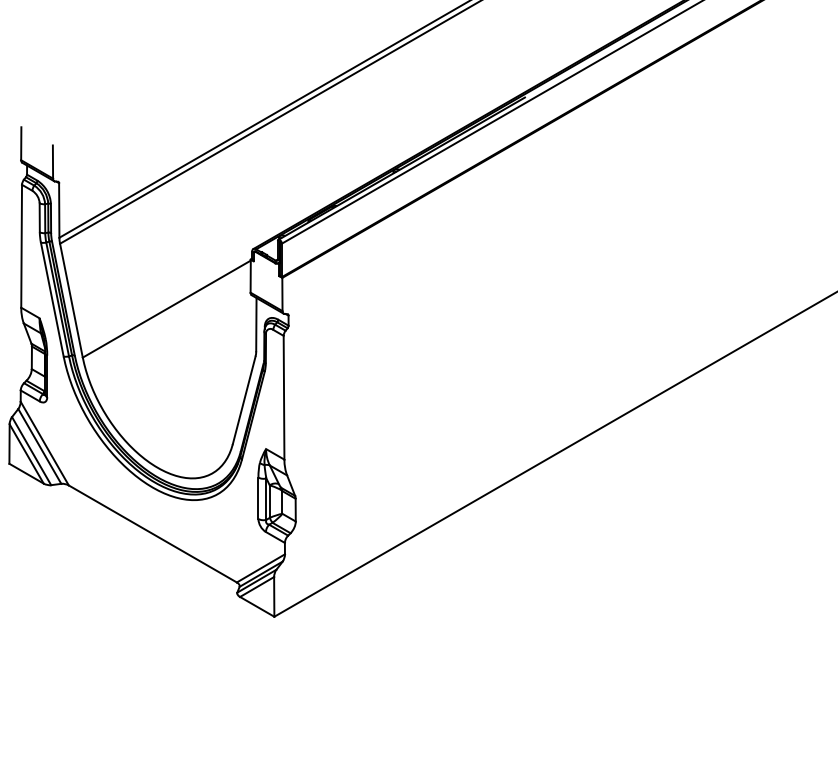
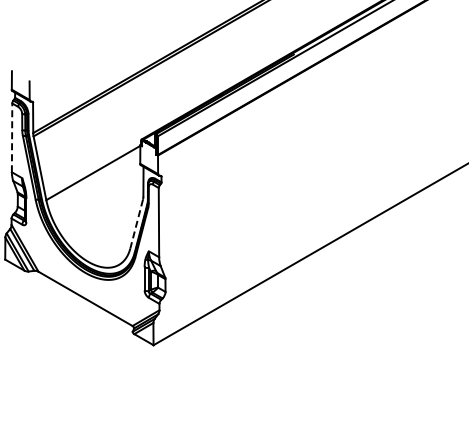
line: (22, 245) -> (12, 137), solid -> dashed
line: (243, 401) -> (136, 224), solid -> dashed

